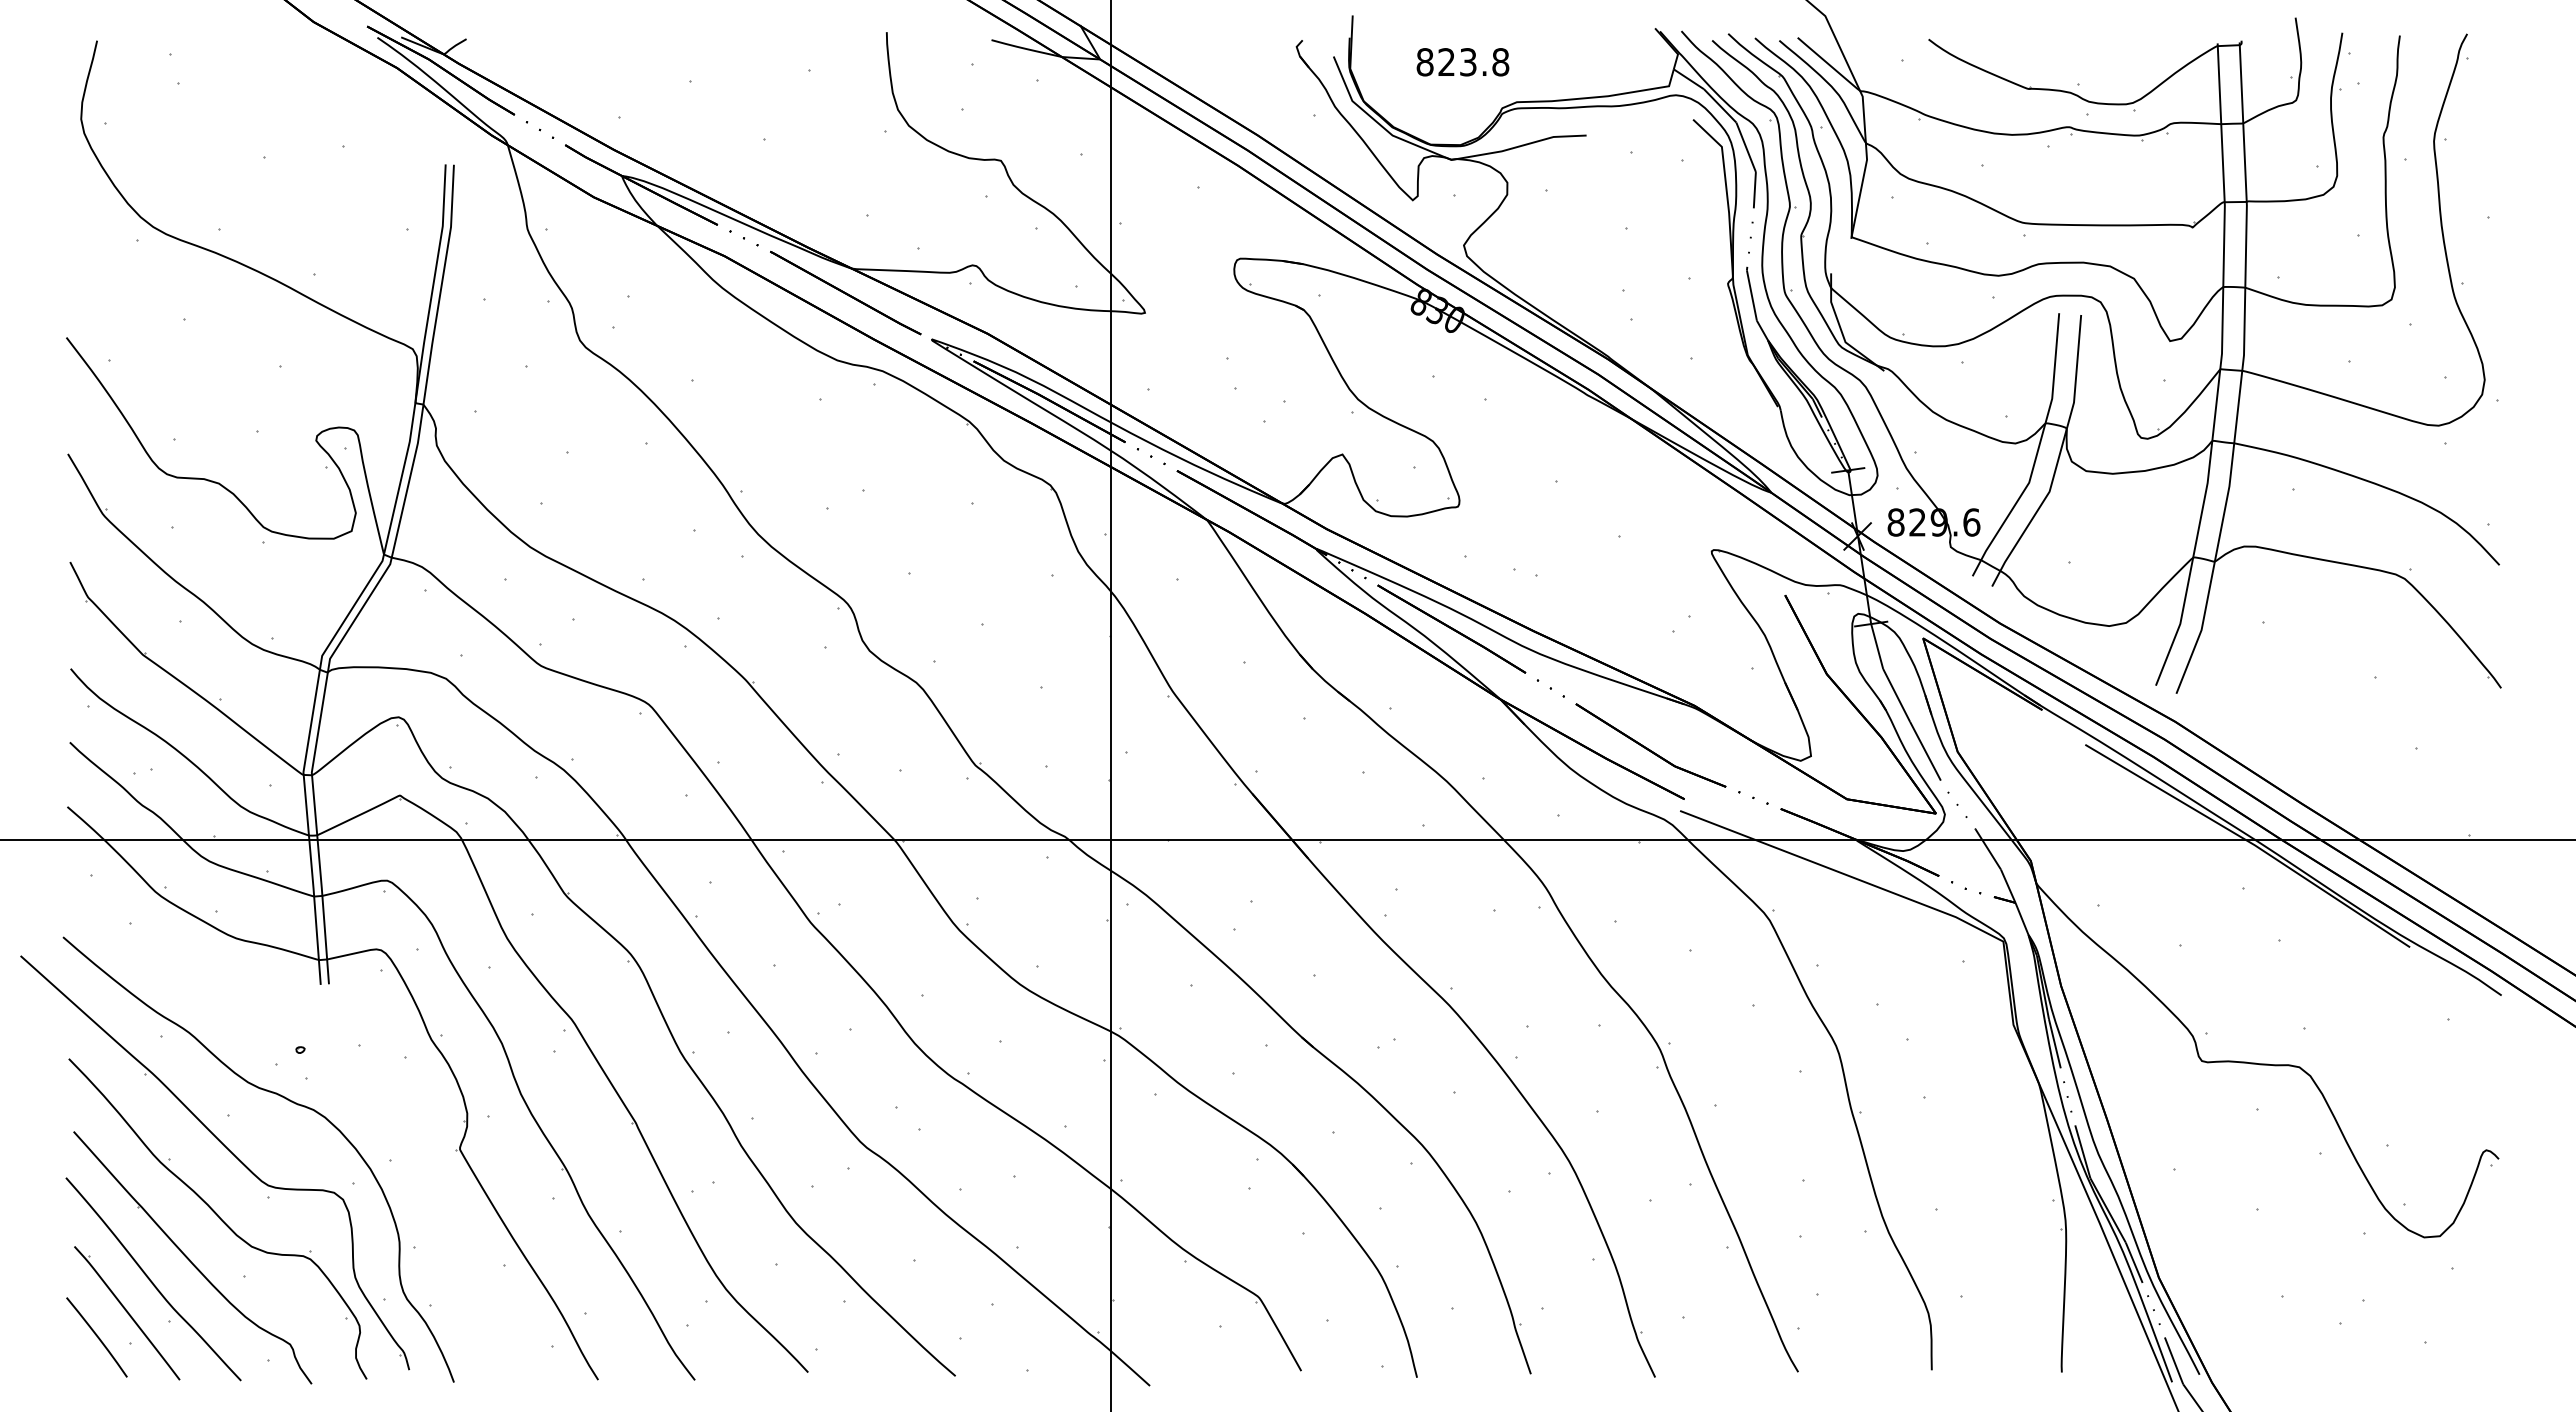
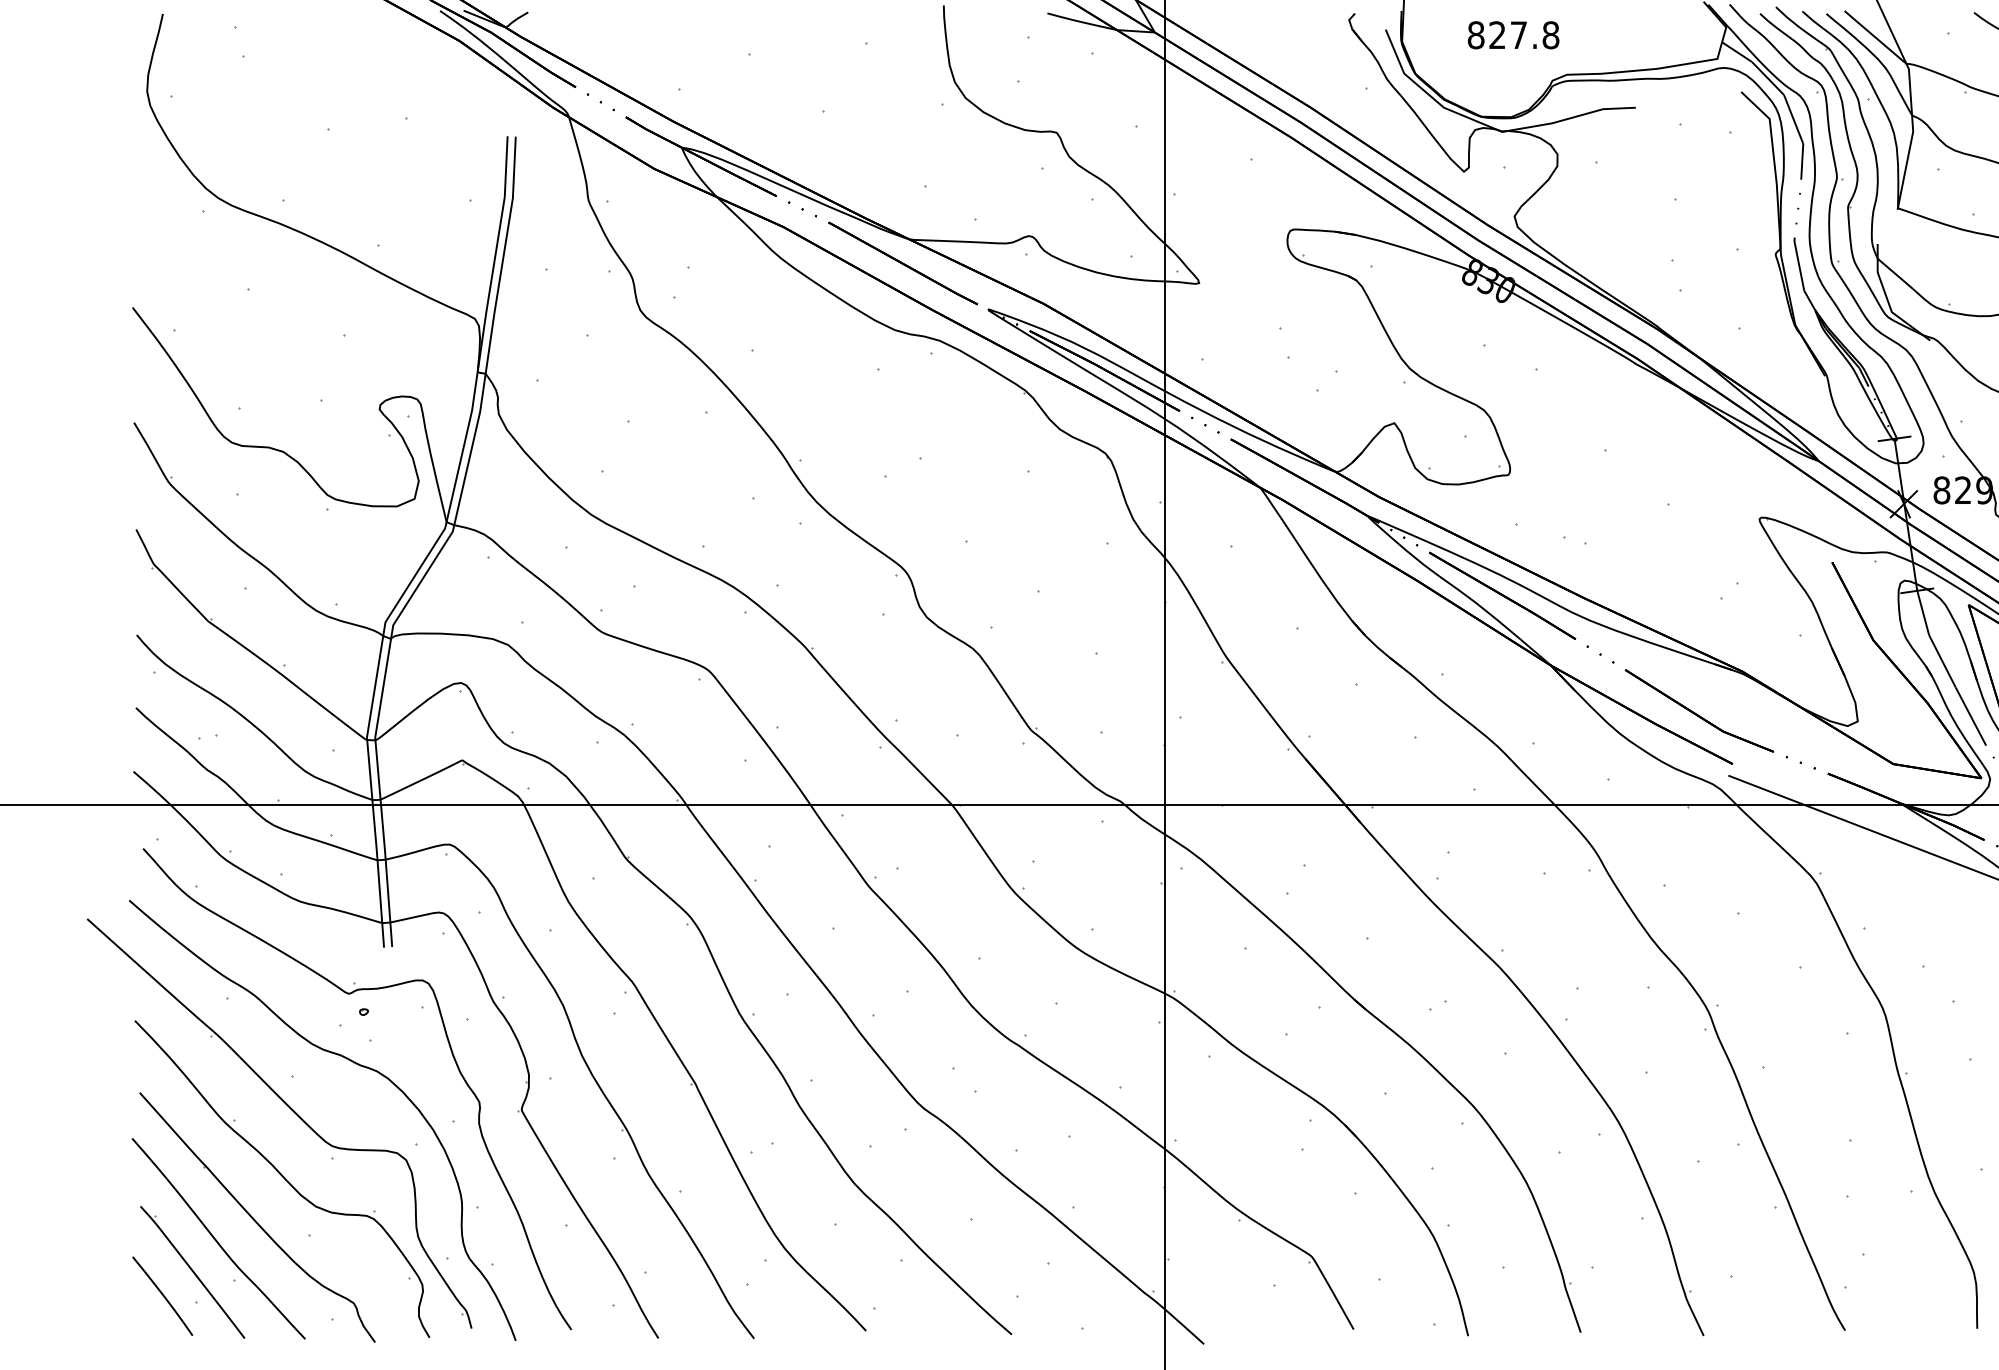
text: (1468, 62) -> (1519, 35), 823.8 -> 827.8
part: (286, 1032) -> (350, 994), added

